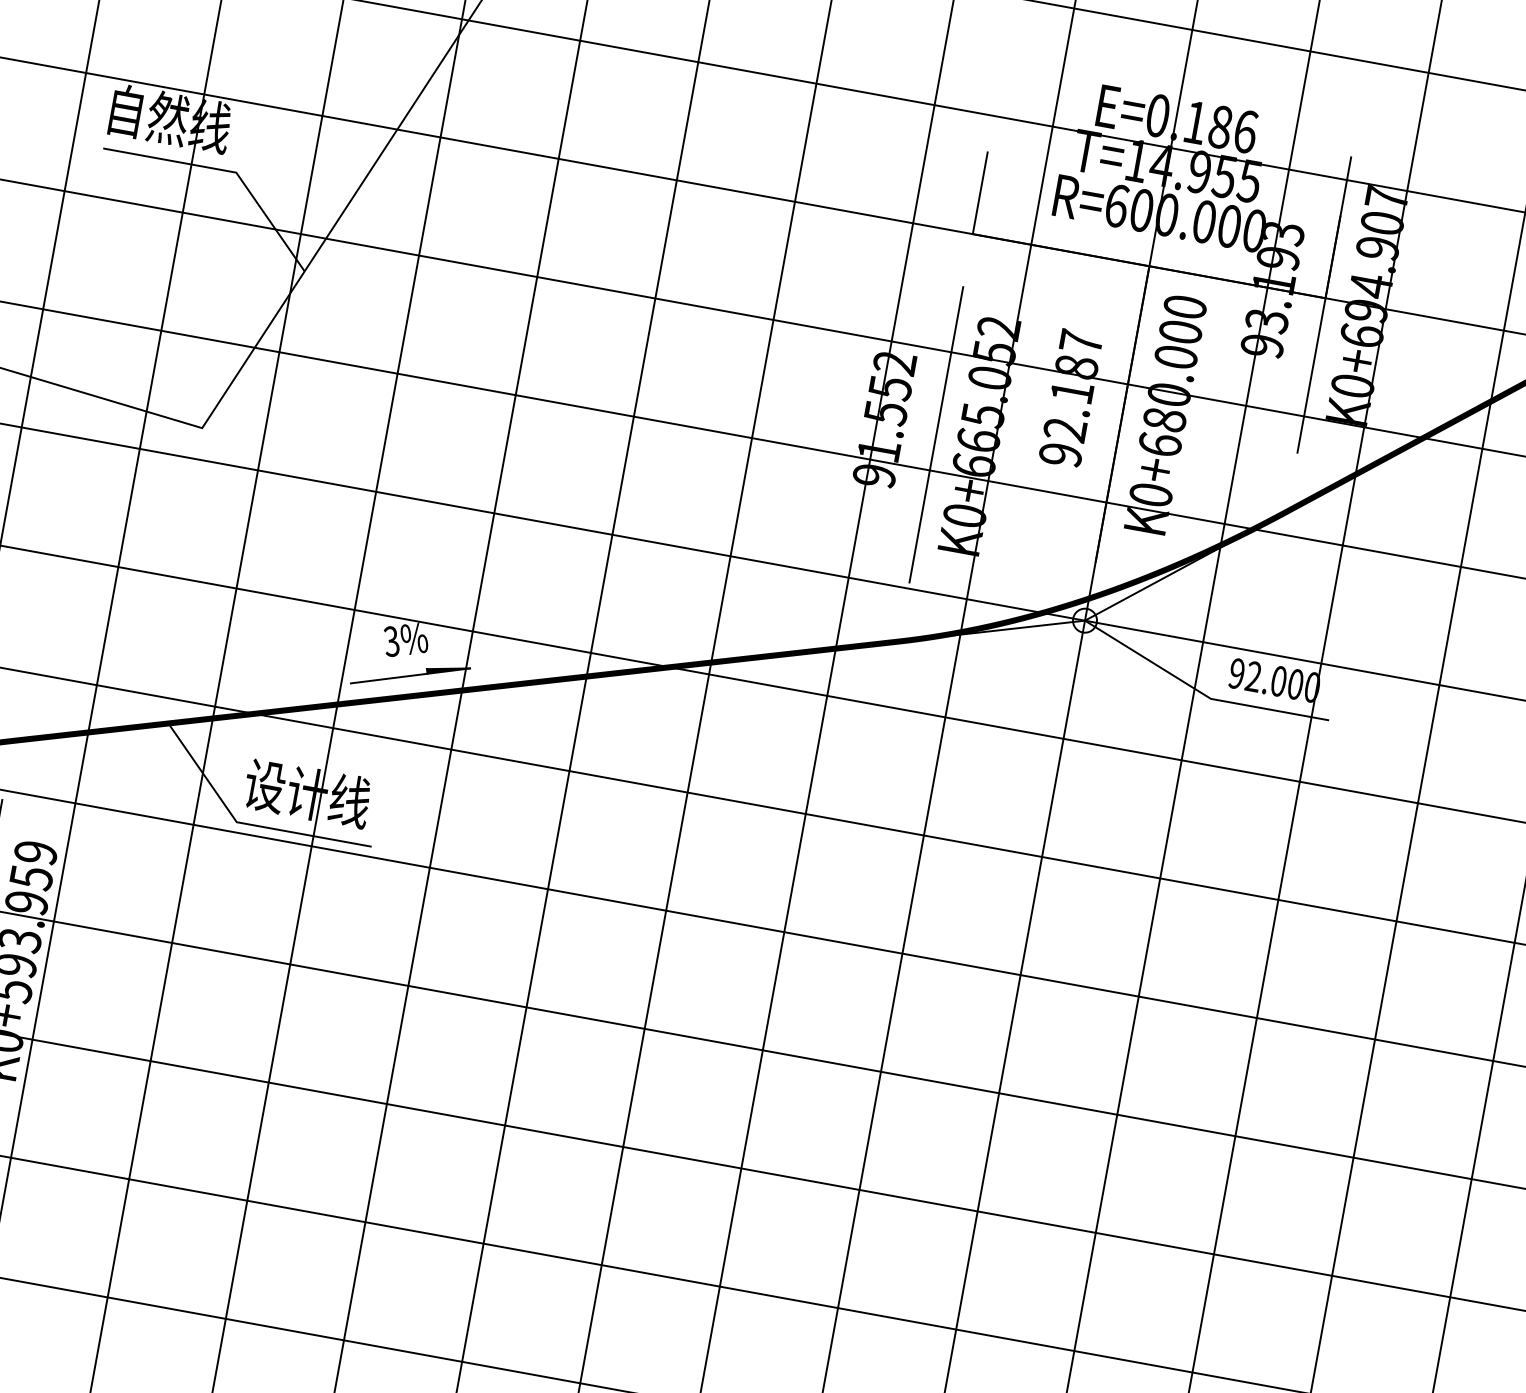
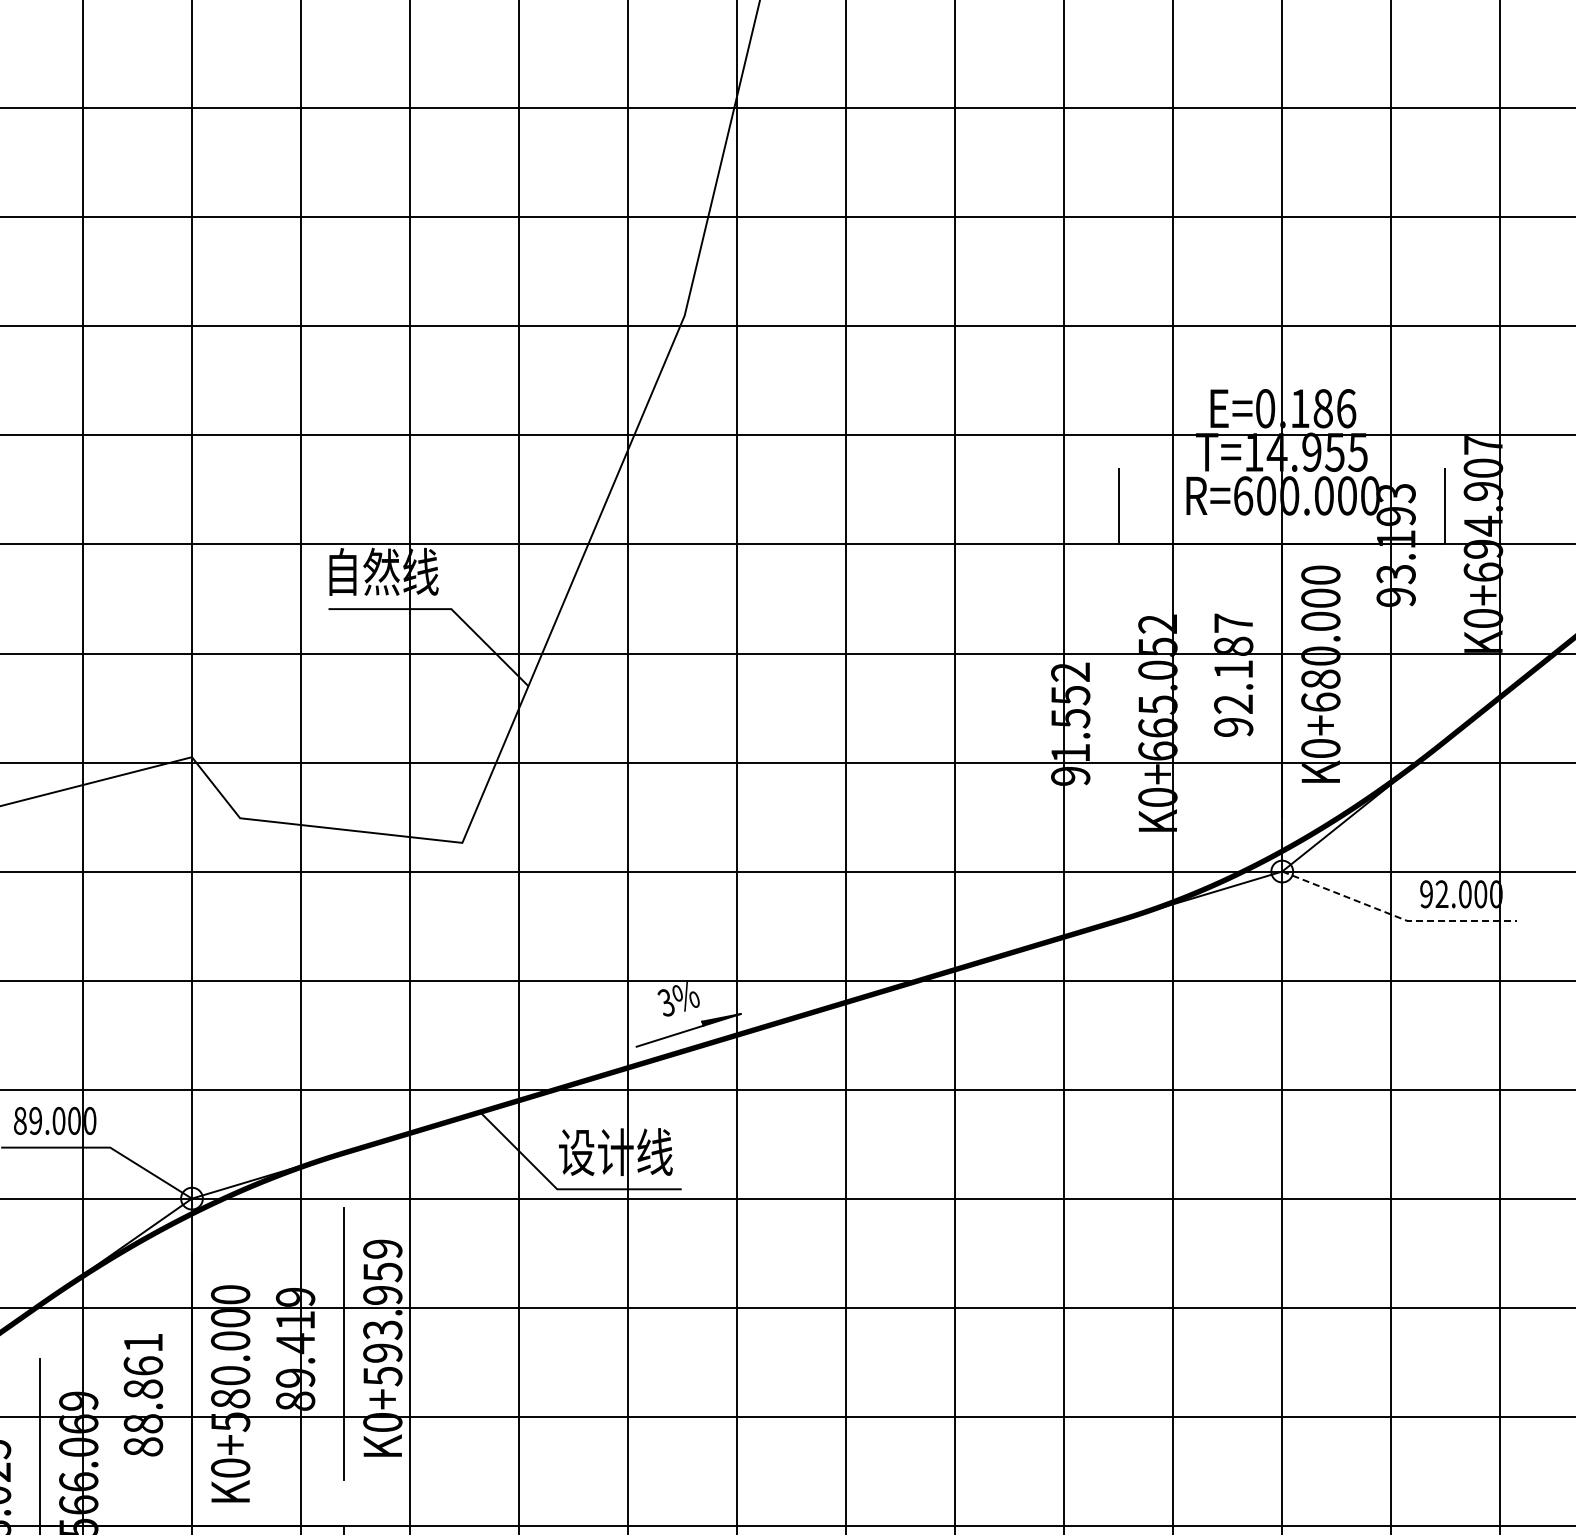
line: (1324, 304) -> (1444, 550), removed
line: (936, 434) -> (1119, 729), removed
line: (1199, 691) -> (1396, 916), solid -> dashed

